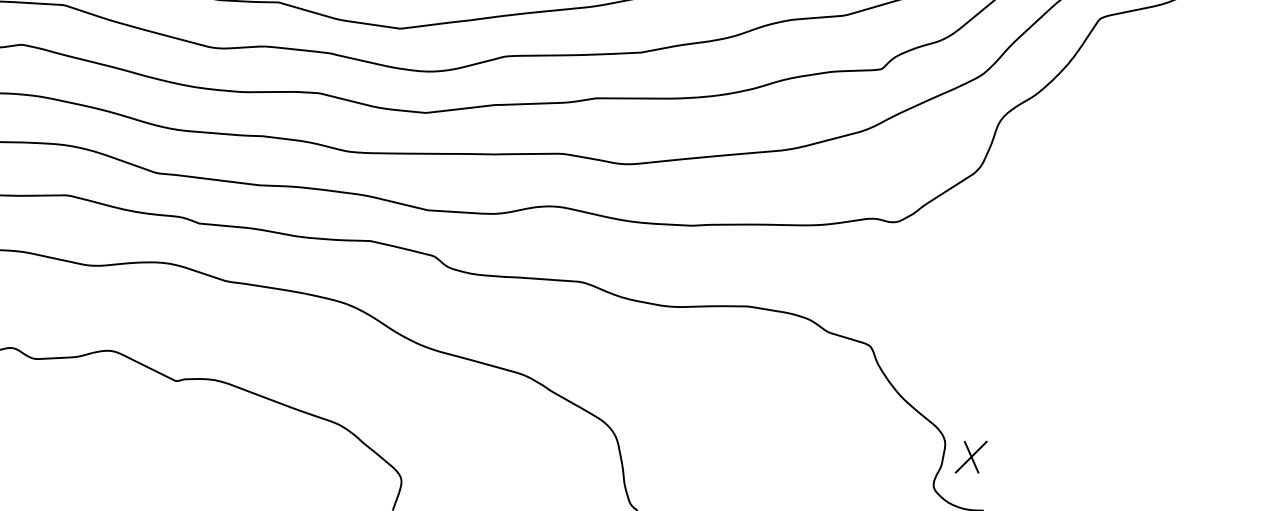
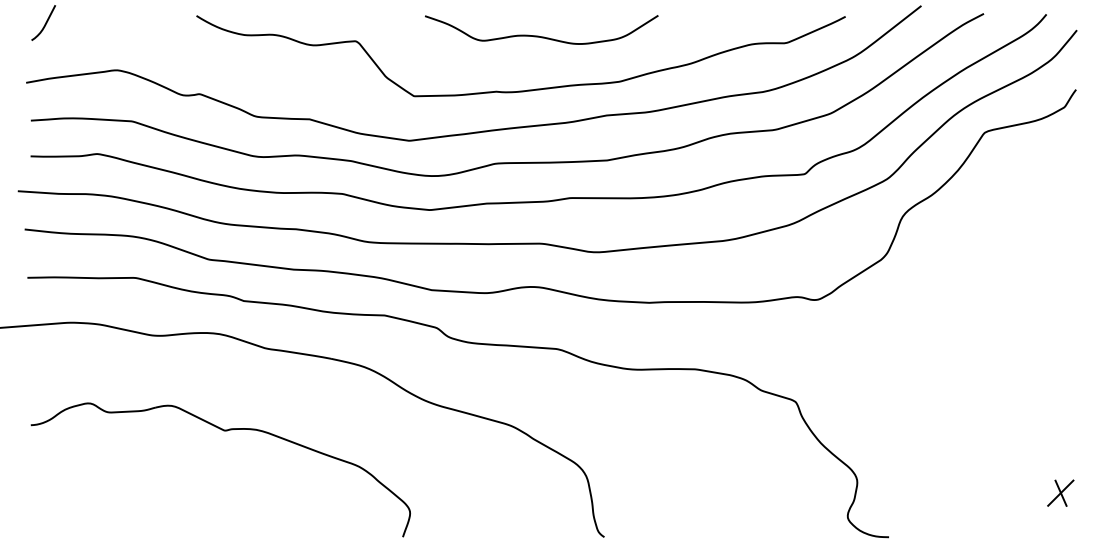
part: (970, 456) -> (1060, 492), moved

